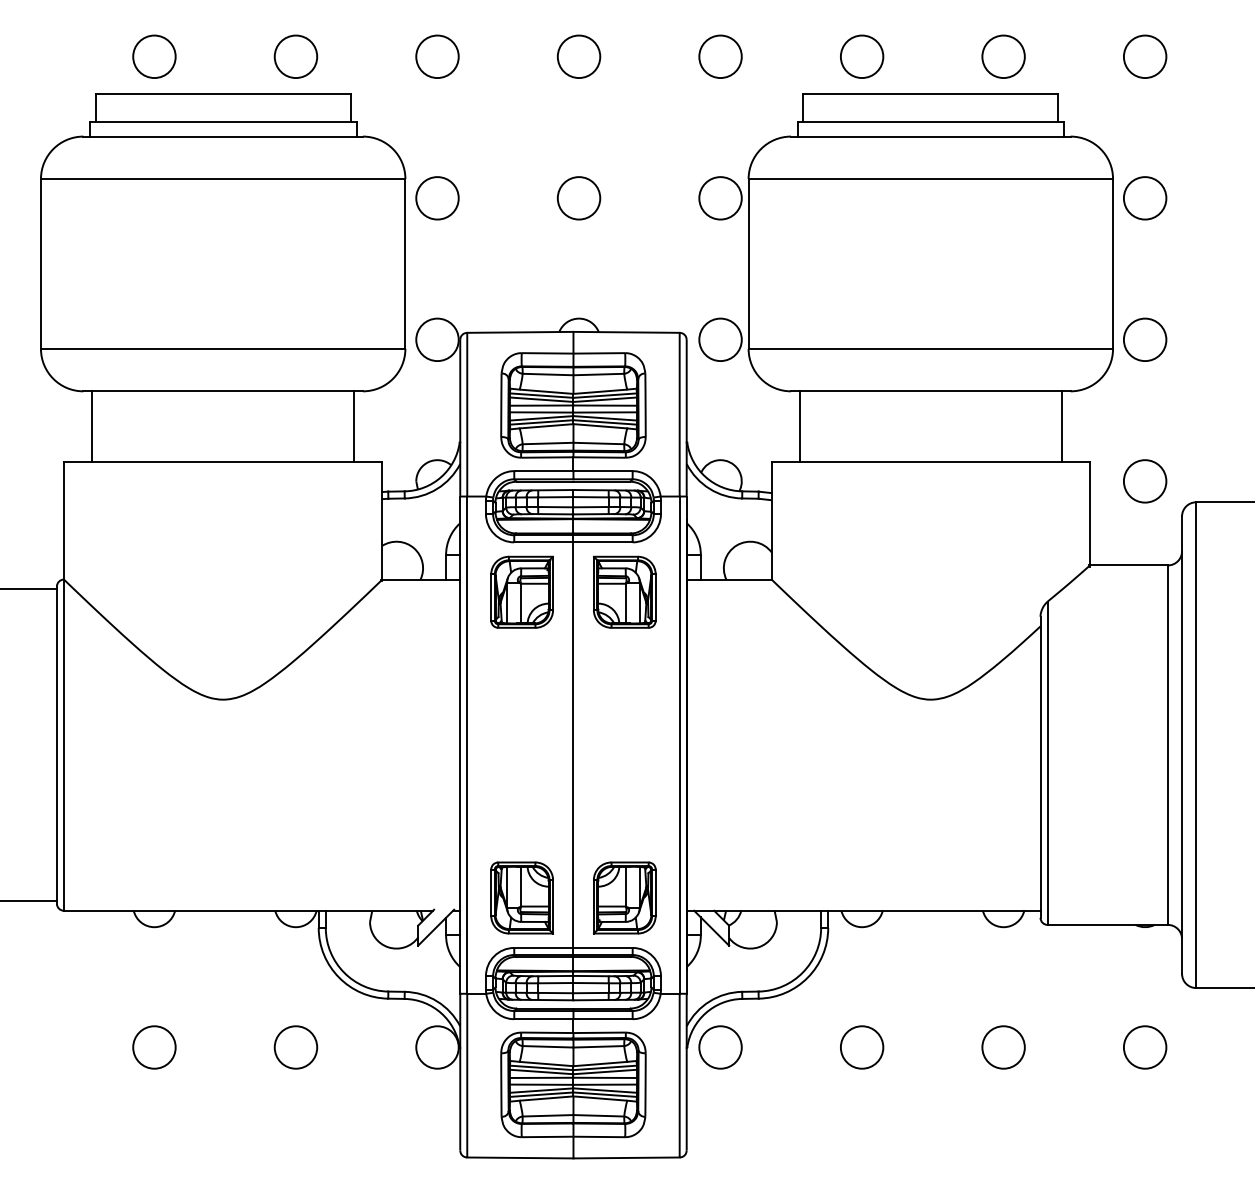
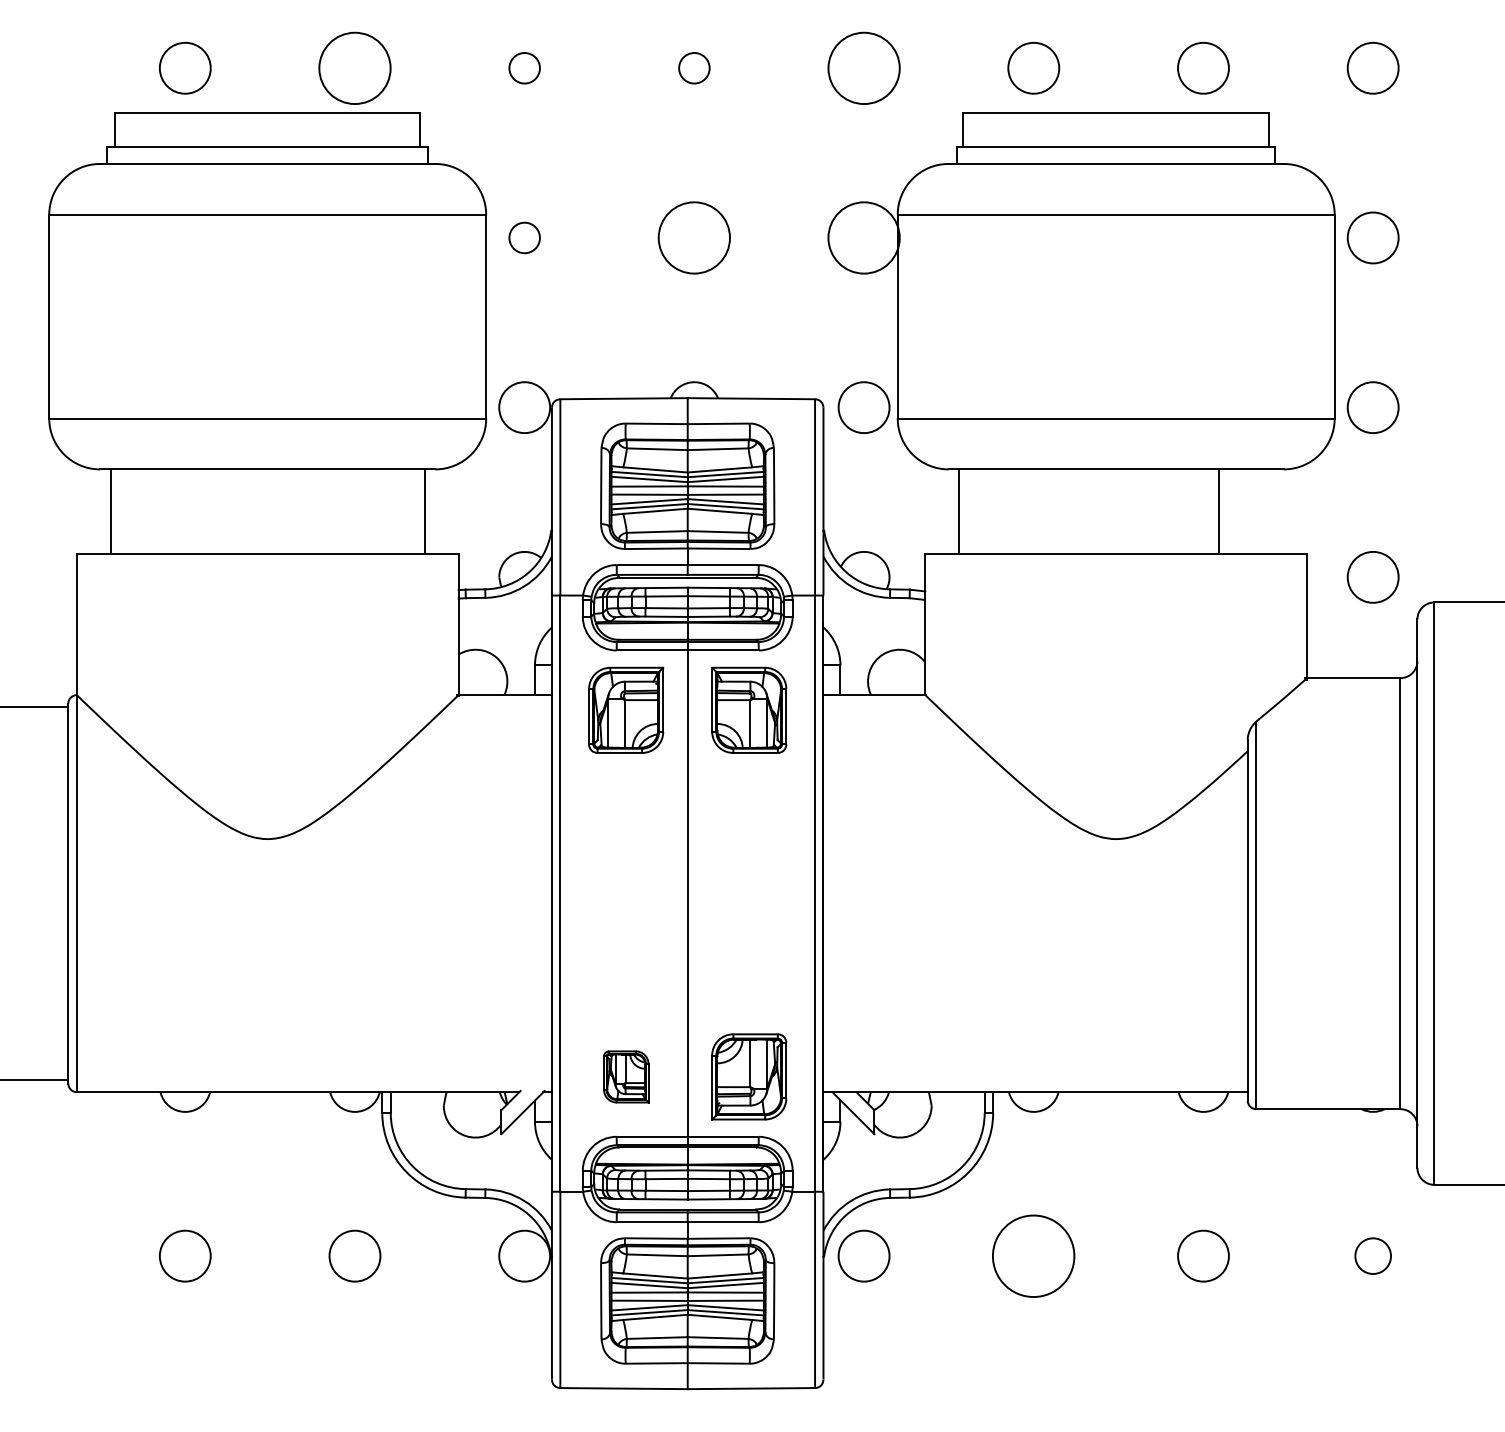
circle: (295, 56) -> (354, 67), size x1.4
circle: (437, 56) -> (524, 67), size x0.6
circle: (578, 56) -> (693, 67), size x0.6
circle: (720, 56) -> (863, 67), size x1.4
circle: (437, 197) -> (524, 237), size x0.6
circle: (579, 197) -> (694, 237), size x1.4
circle: (720, 197) -> (863, 237), size x1.4
line: (1062, 426) -> (1219, 511), moved
part: (522, 897) -> (626, 1076), size x0.6
circle: (861, 1046) -> (1033, 1255), size x1.6
circle: (1144, 1046) -> (1372, 1255), size x0.7

